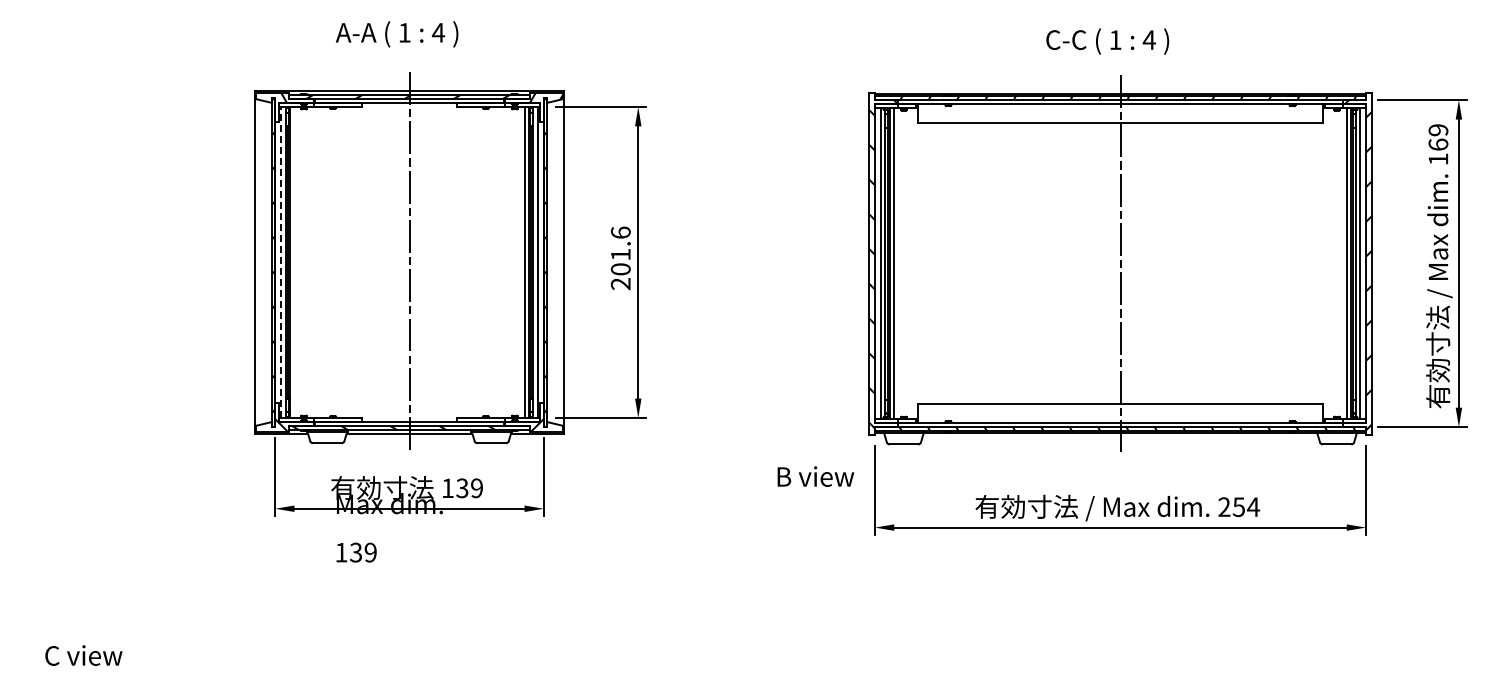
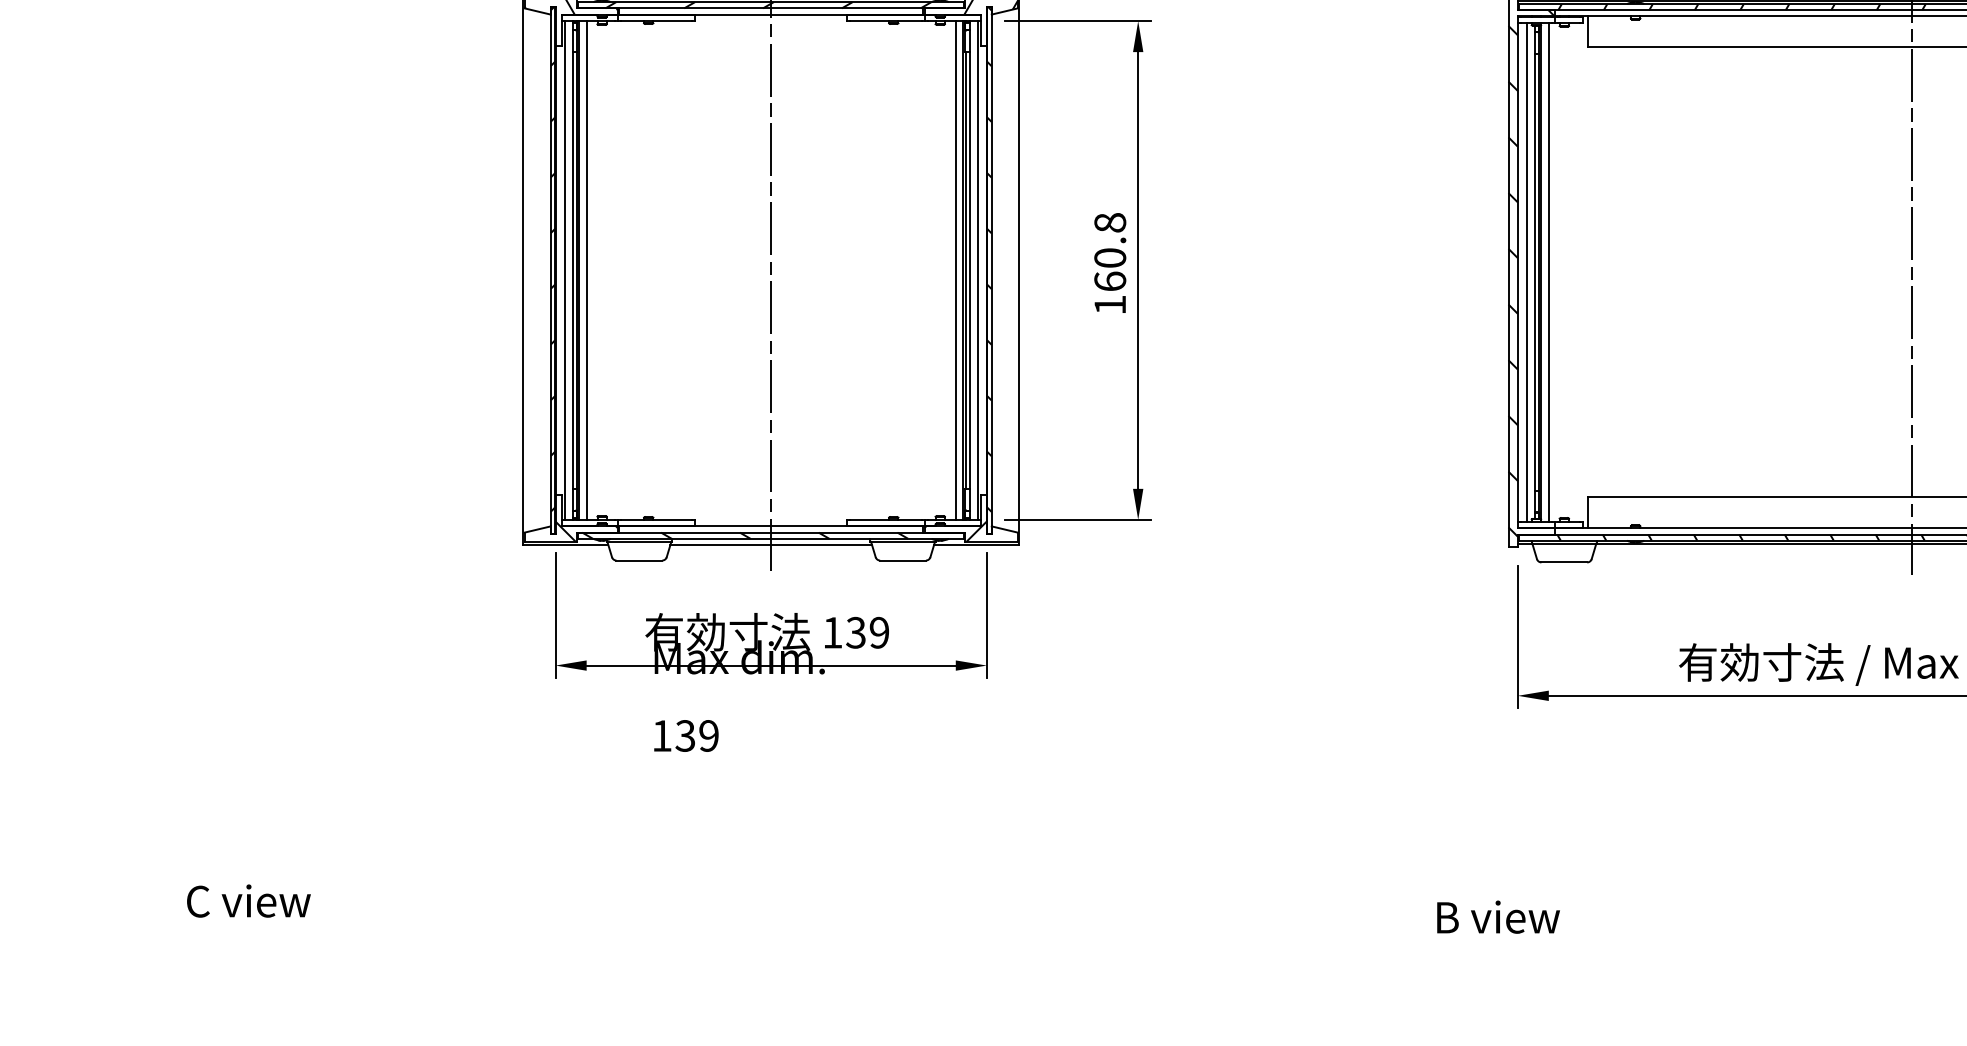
text: (620, 258) -> (1109, 264), 201.6 -> 160.8
line: (280, 261) -> (564, 268), dashed -> solid
line: (294, 262) -> (586, 270), added
text: (815, 476) -> (1497, 917), moved

